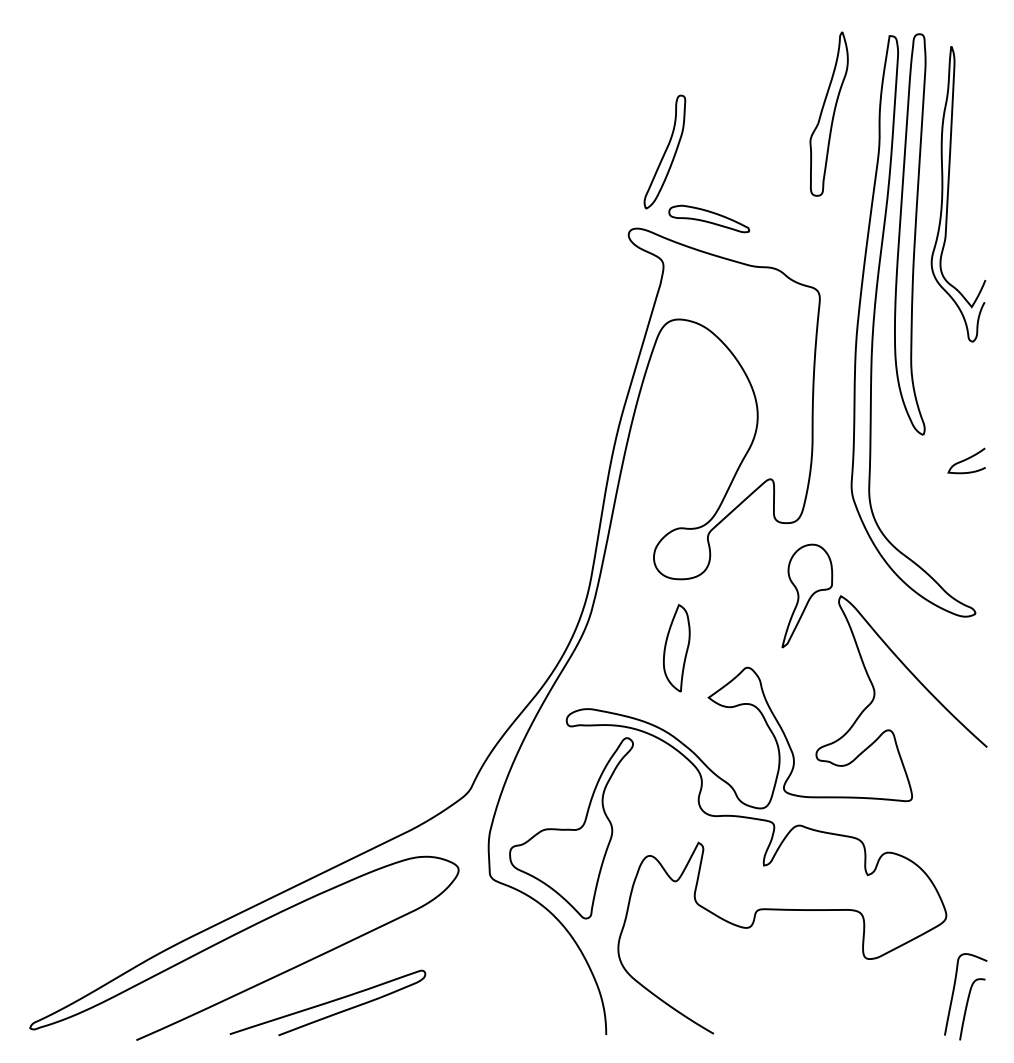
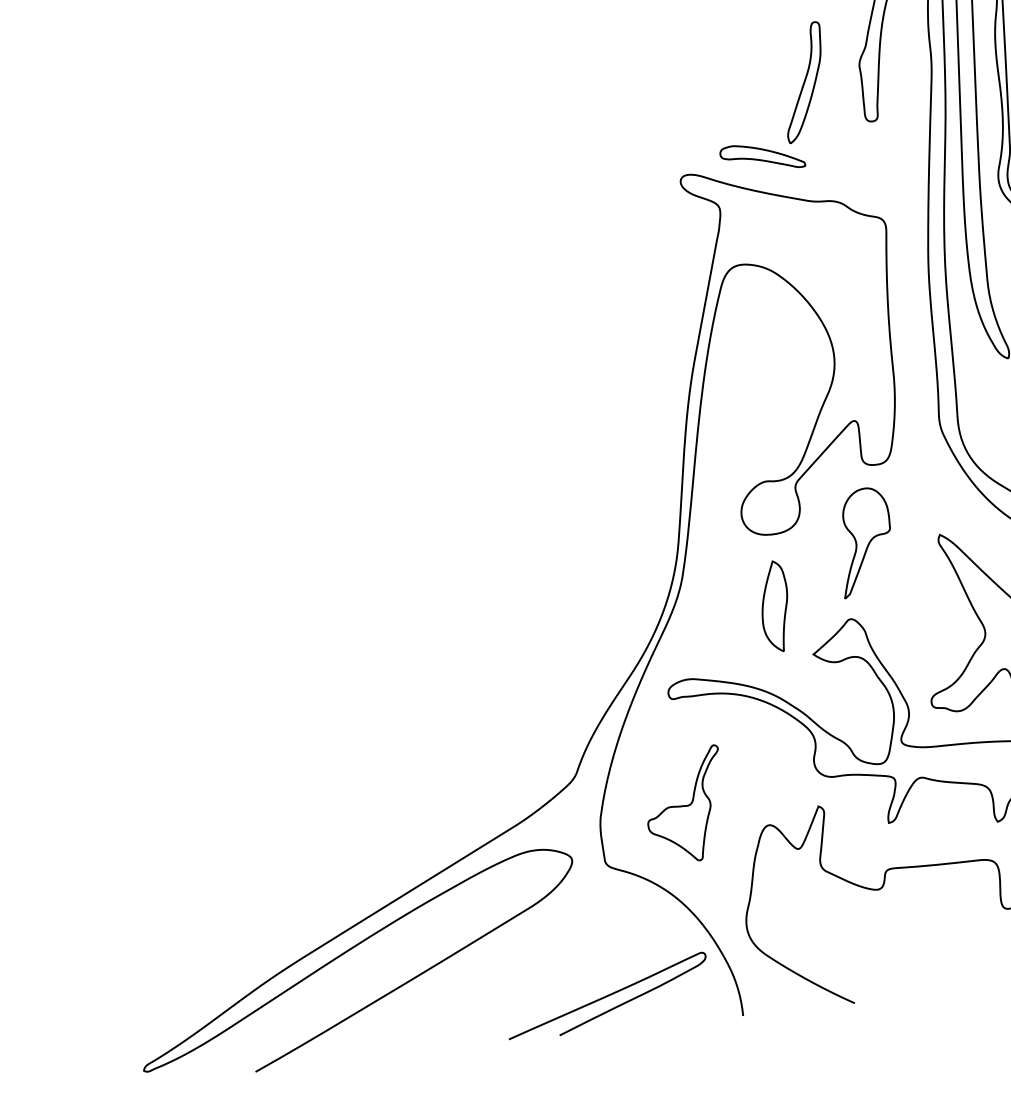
part: (664, 151) -> (803, 81), moved
part: (807, 595) -> (865, 541), moved
part: (571, 828) -> (684, 805), size x0.6
curve: (327, 1002) -> (607, 995), moved

